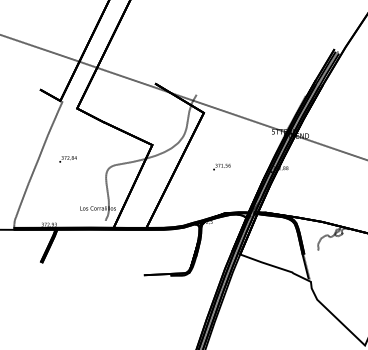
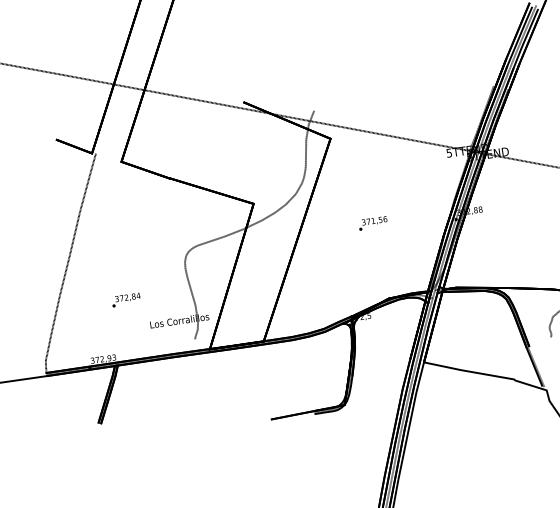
text: (67, 159) -> (125, 300), moved

